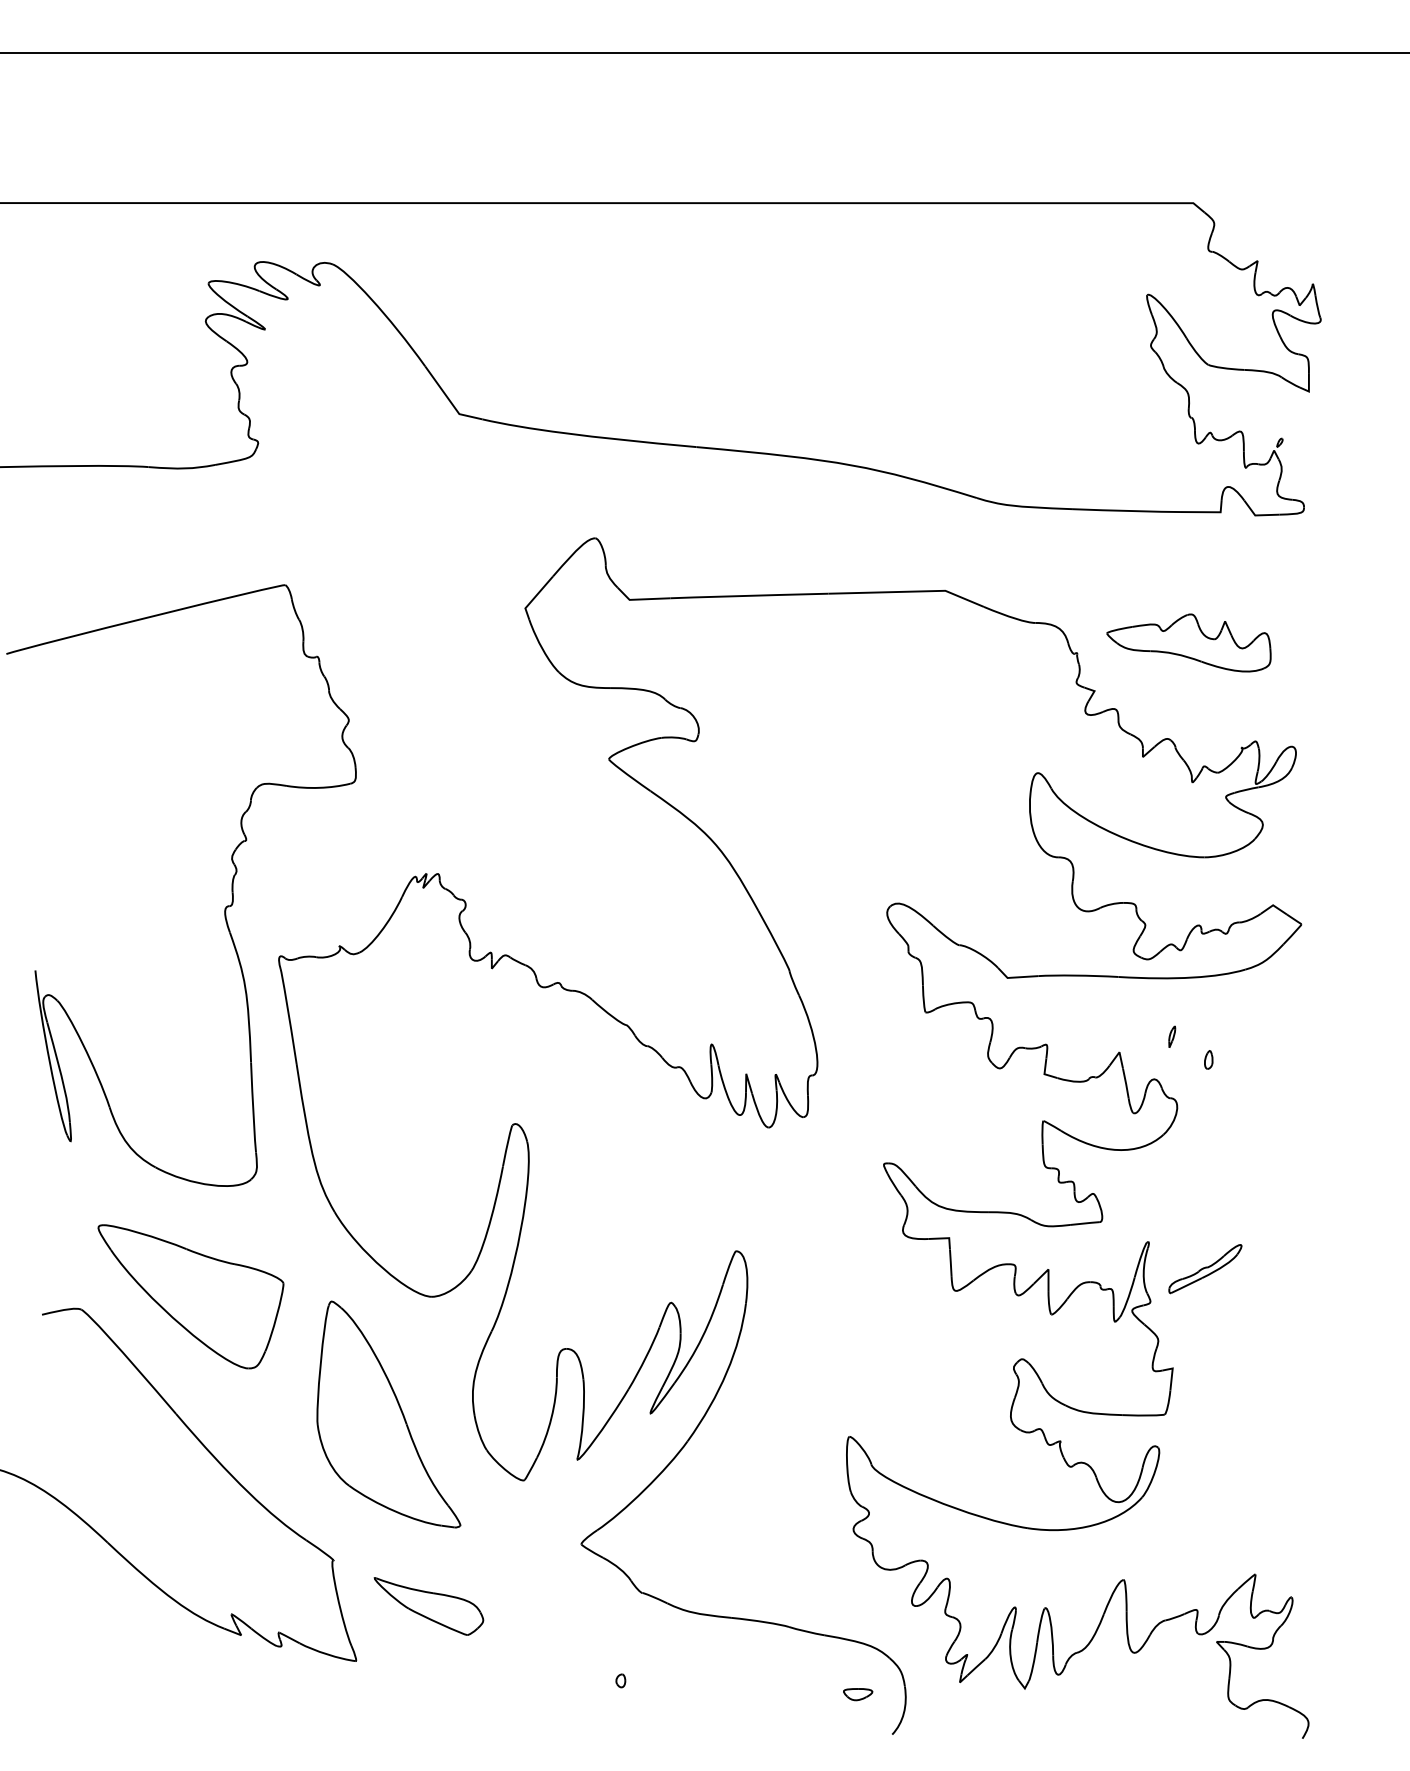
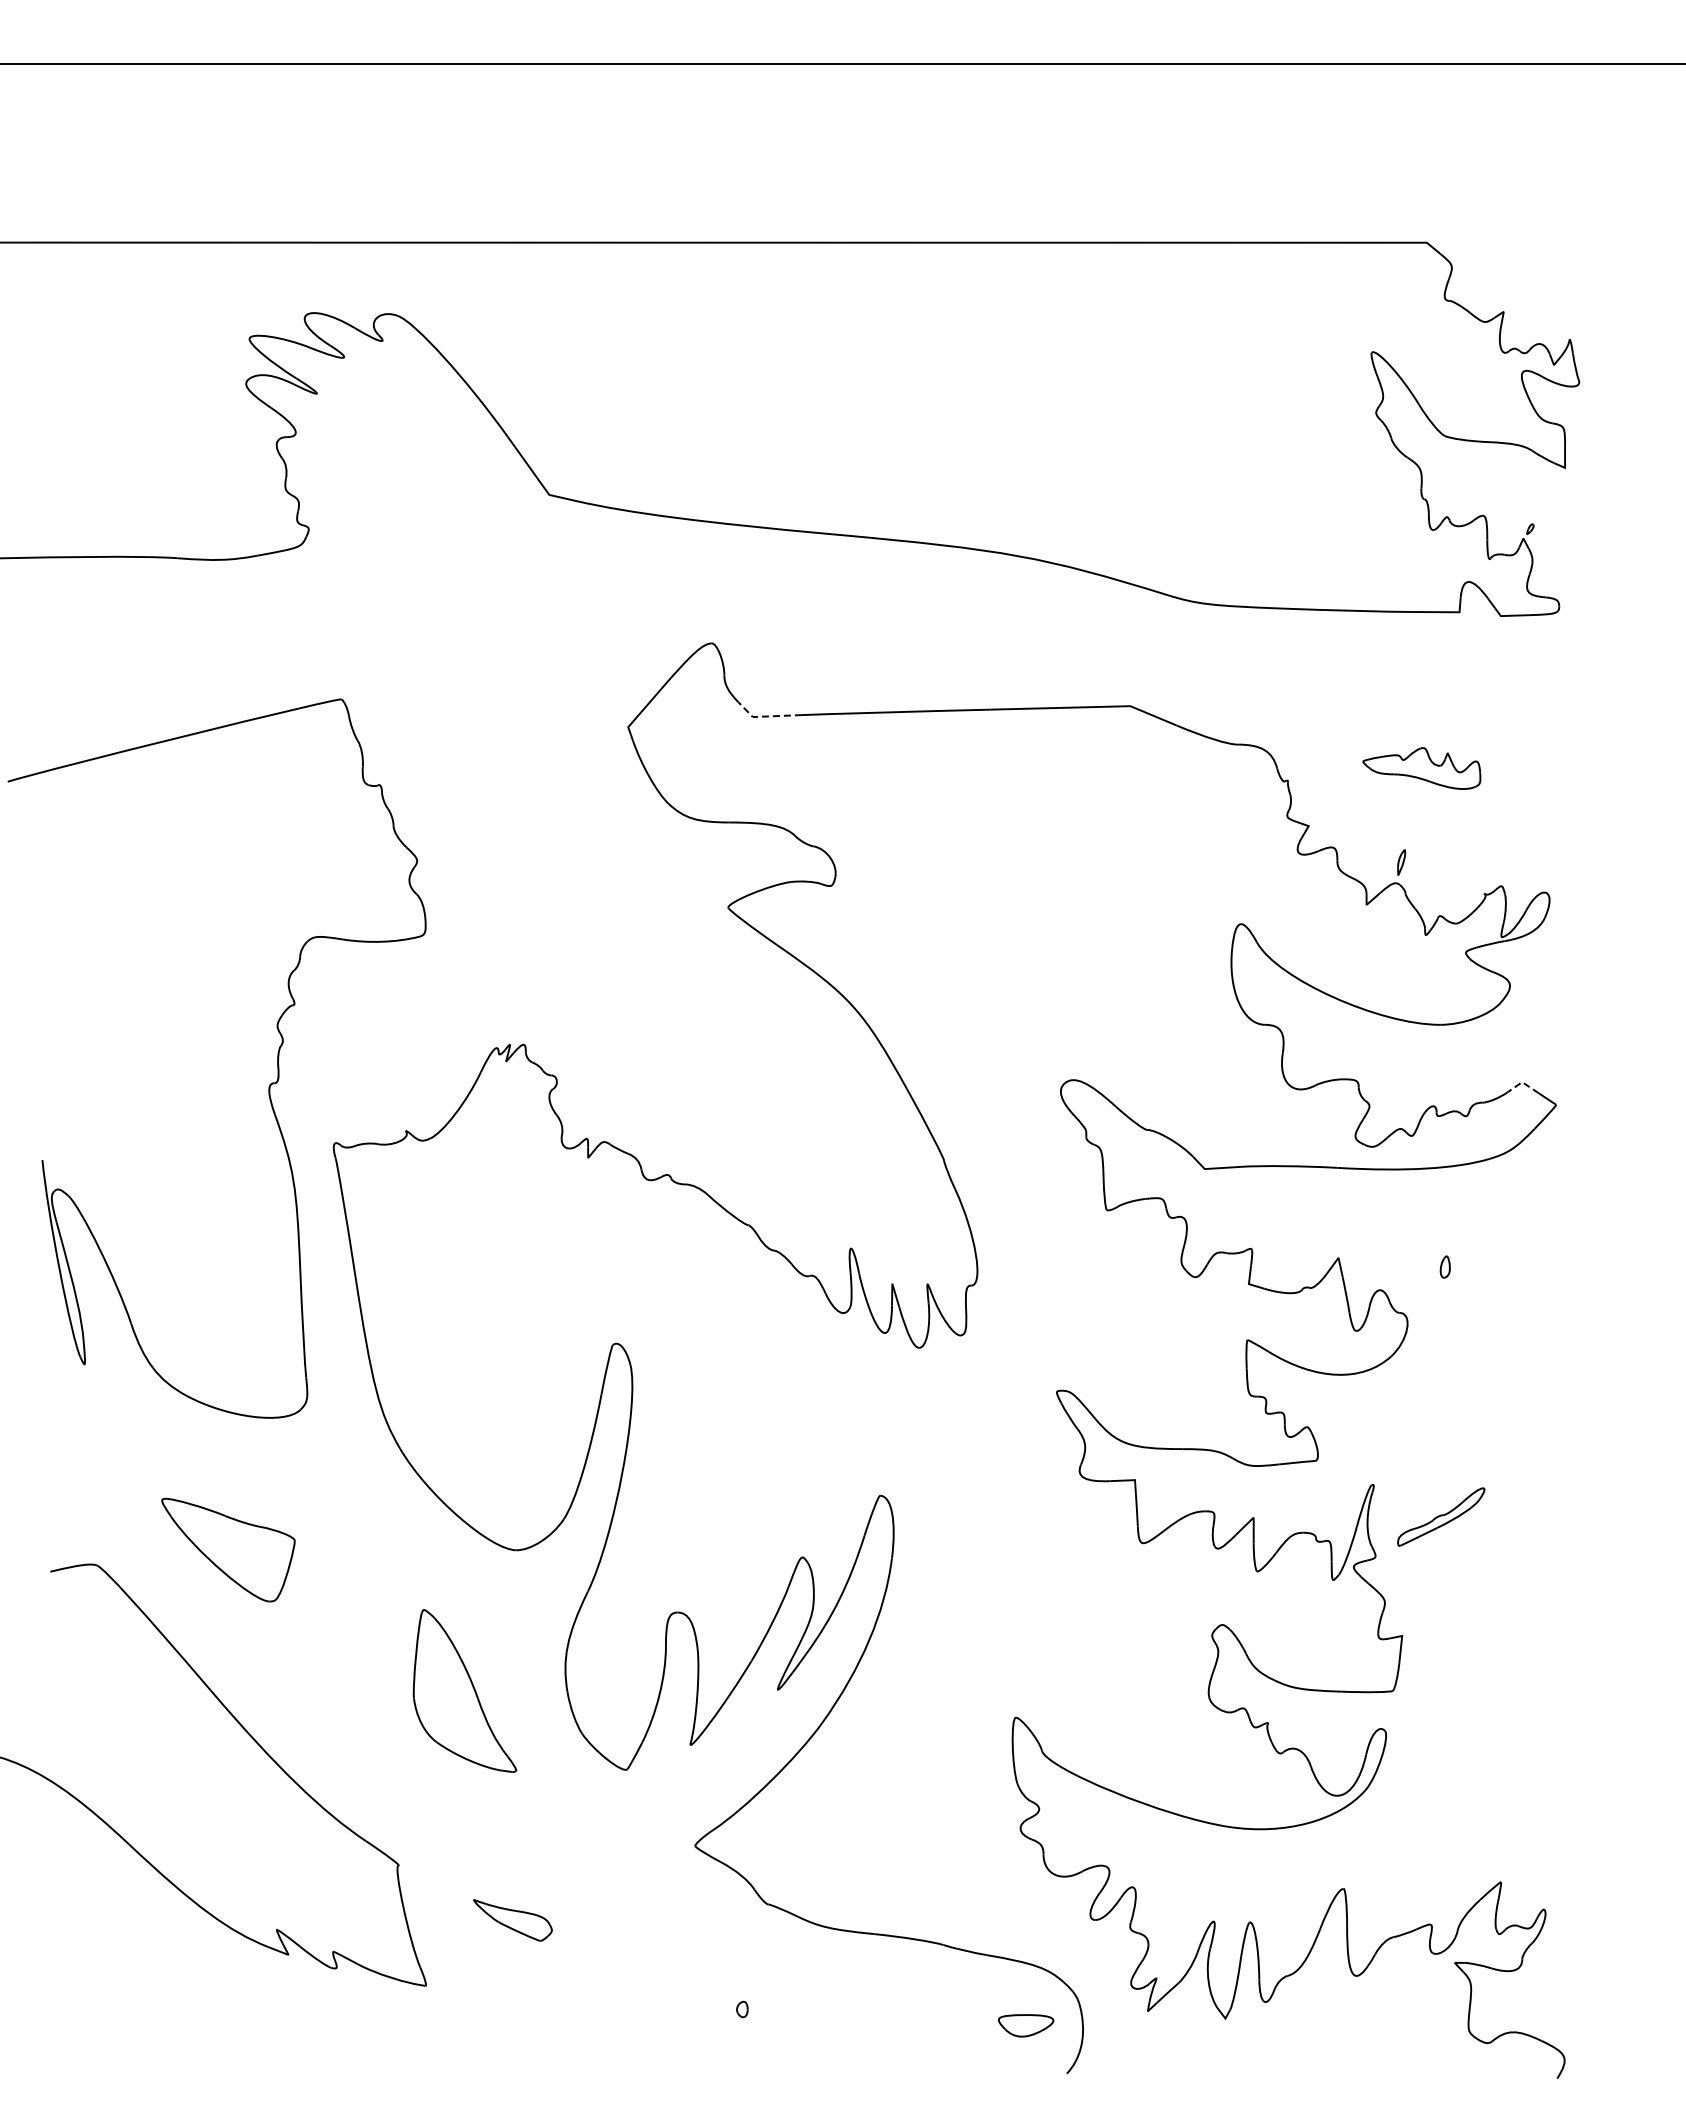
line: (641, 599) -> (766, 716), solid -> dashed
part: (1188, 642) -> (1421, 768), size x0.6
line: (1273, 905) -> (1522, 1082), solid -> dashed
part: (1172, 1036) -> (1401, 862), moved
part: (191, 1296) -> (228, 1549), size x0.6
part: (388, 1414) -> (464, 1690), size x0.6
part: (428, 1606) -> (512, 1920), size x0.6
part: (857, 1694) -> (1025, 2025), size x1.6

